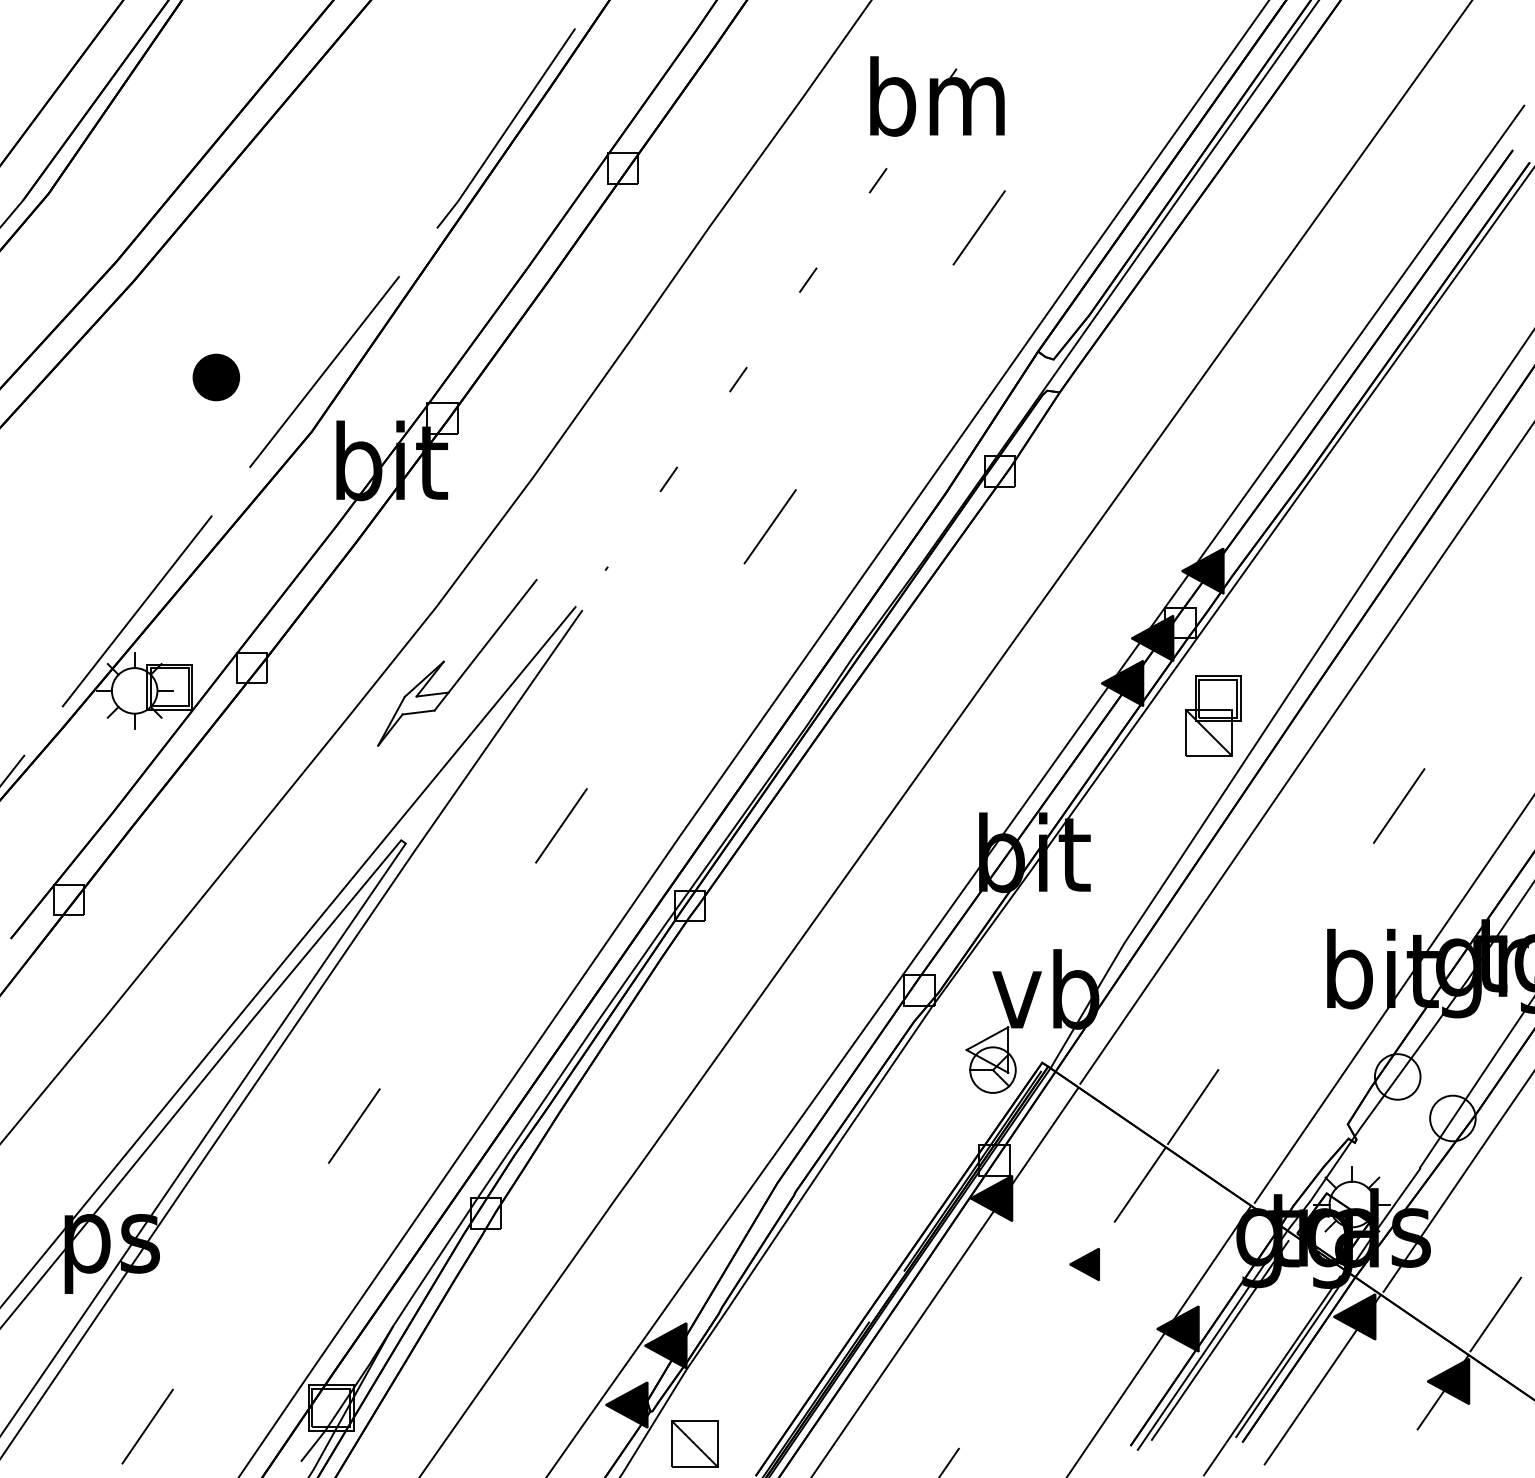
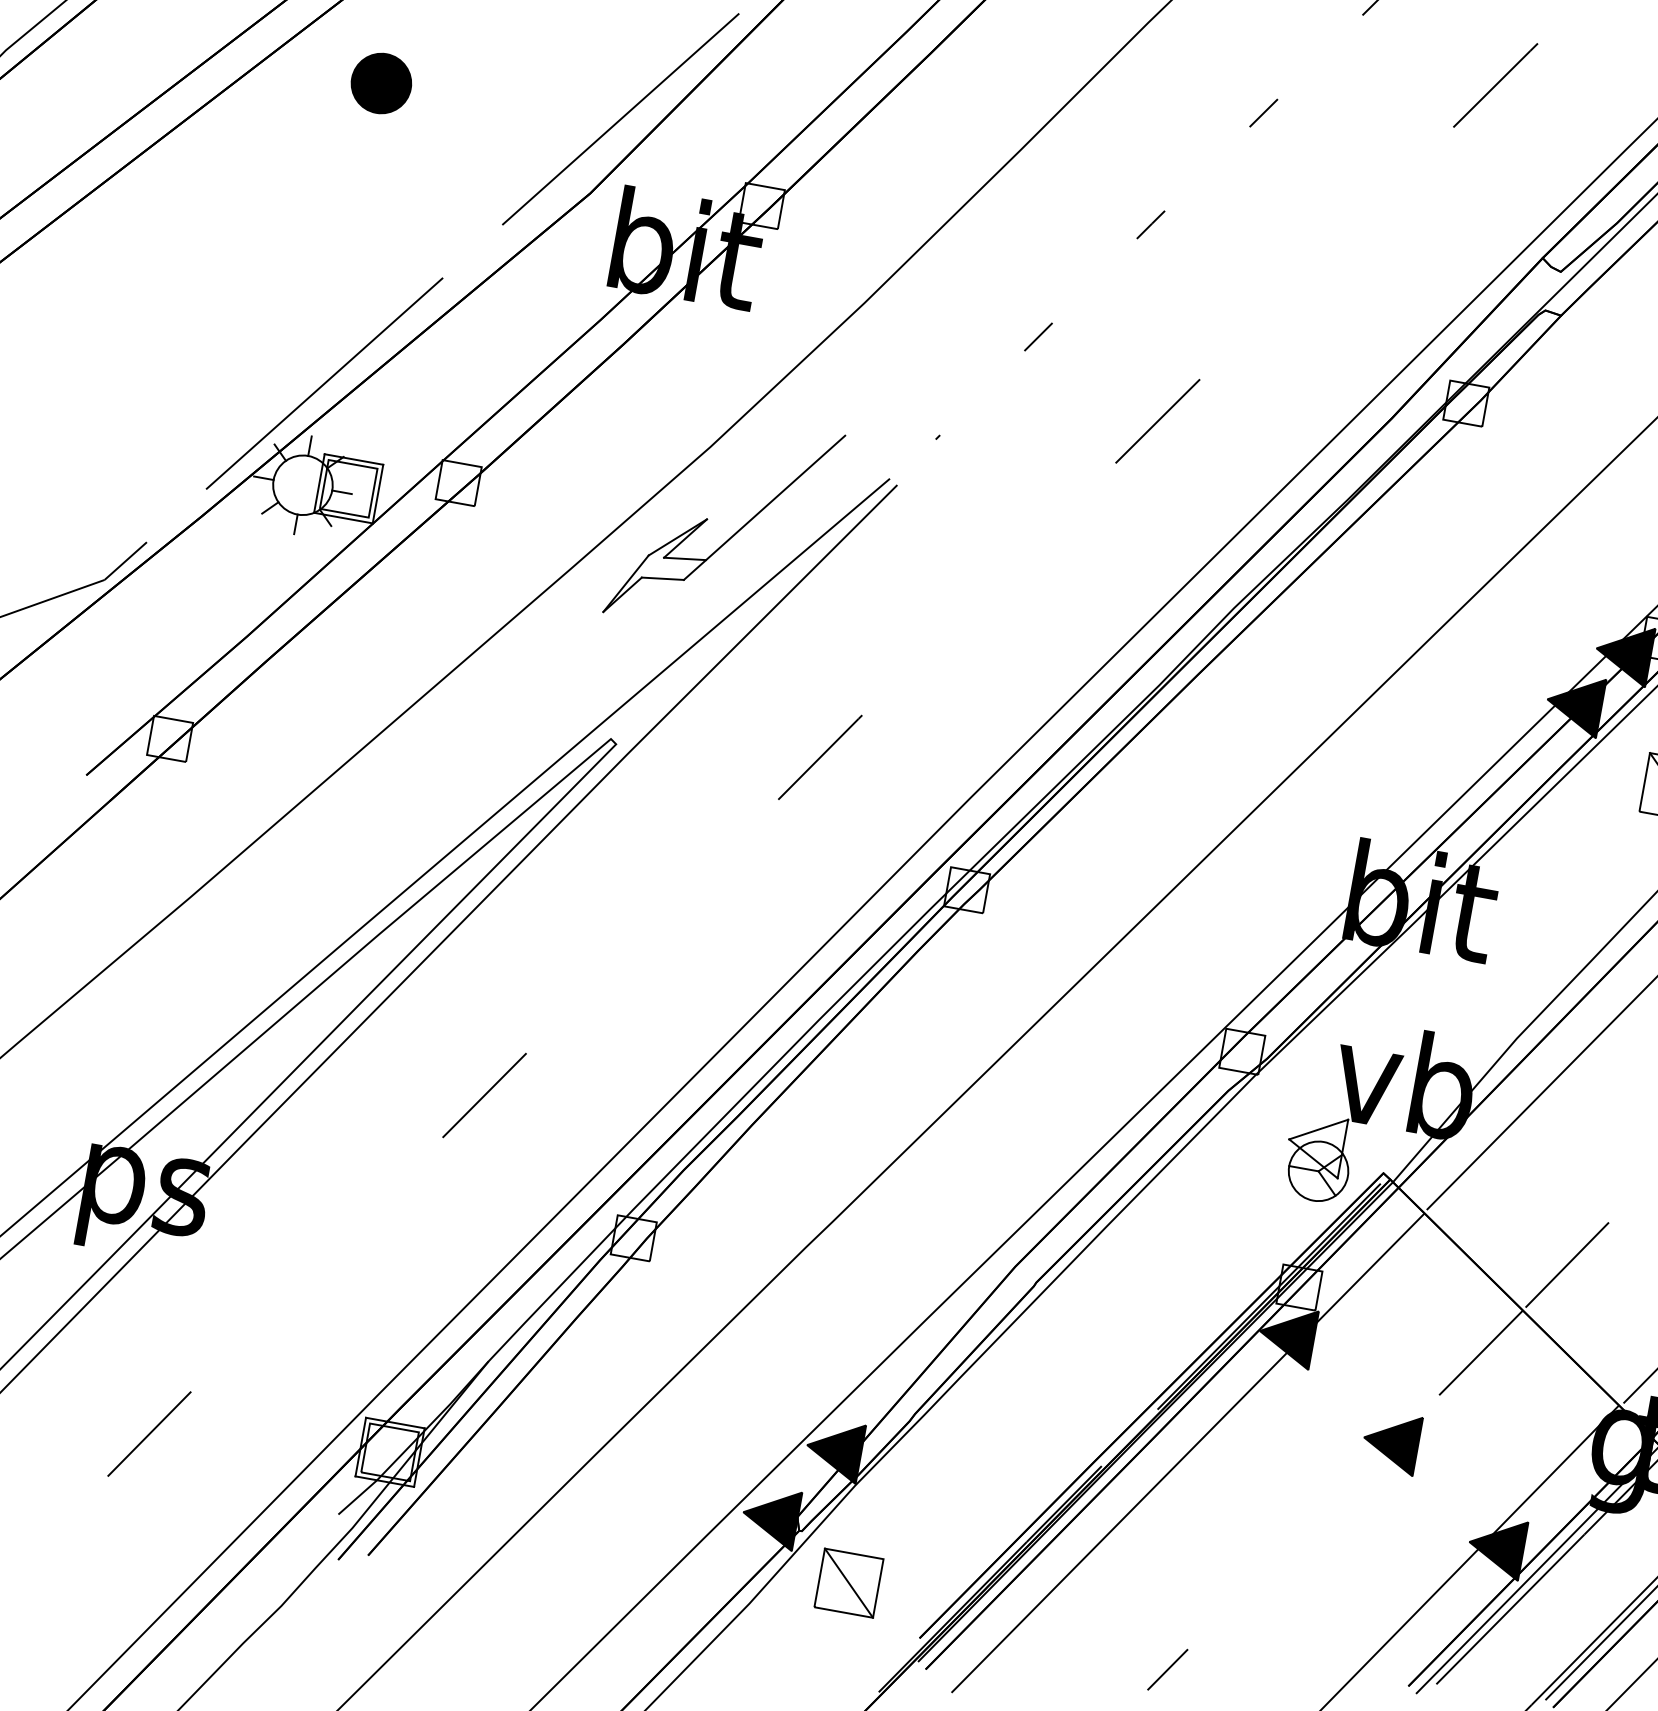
part: (216, 377) -> (381, 83), moved
part: (1084, 1264) -> (1391, 1442), size x1.43

